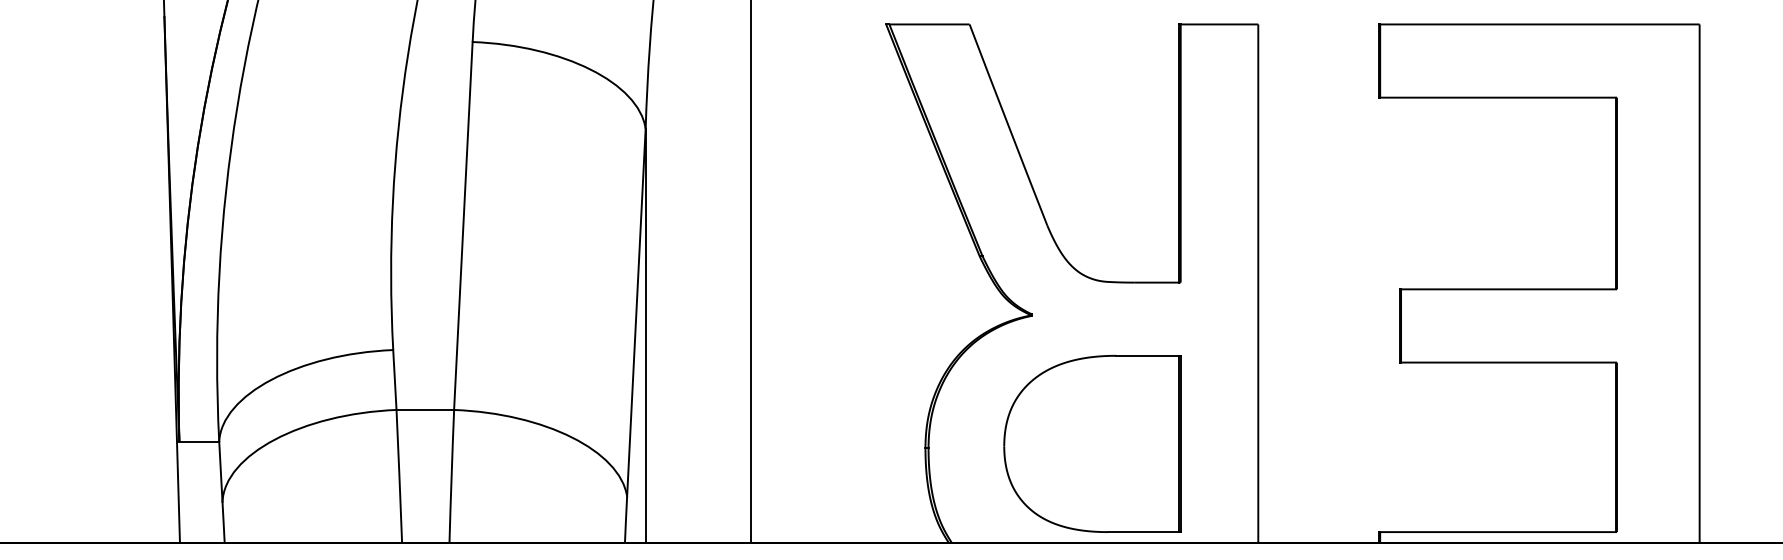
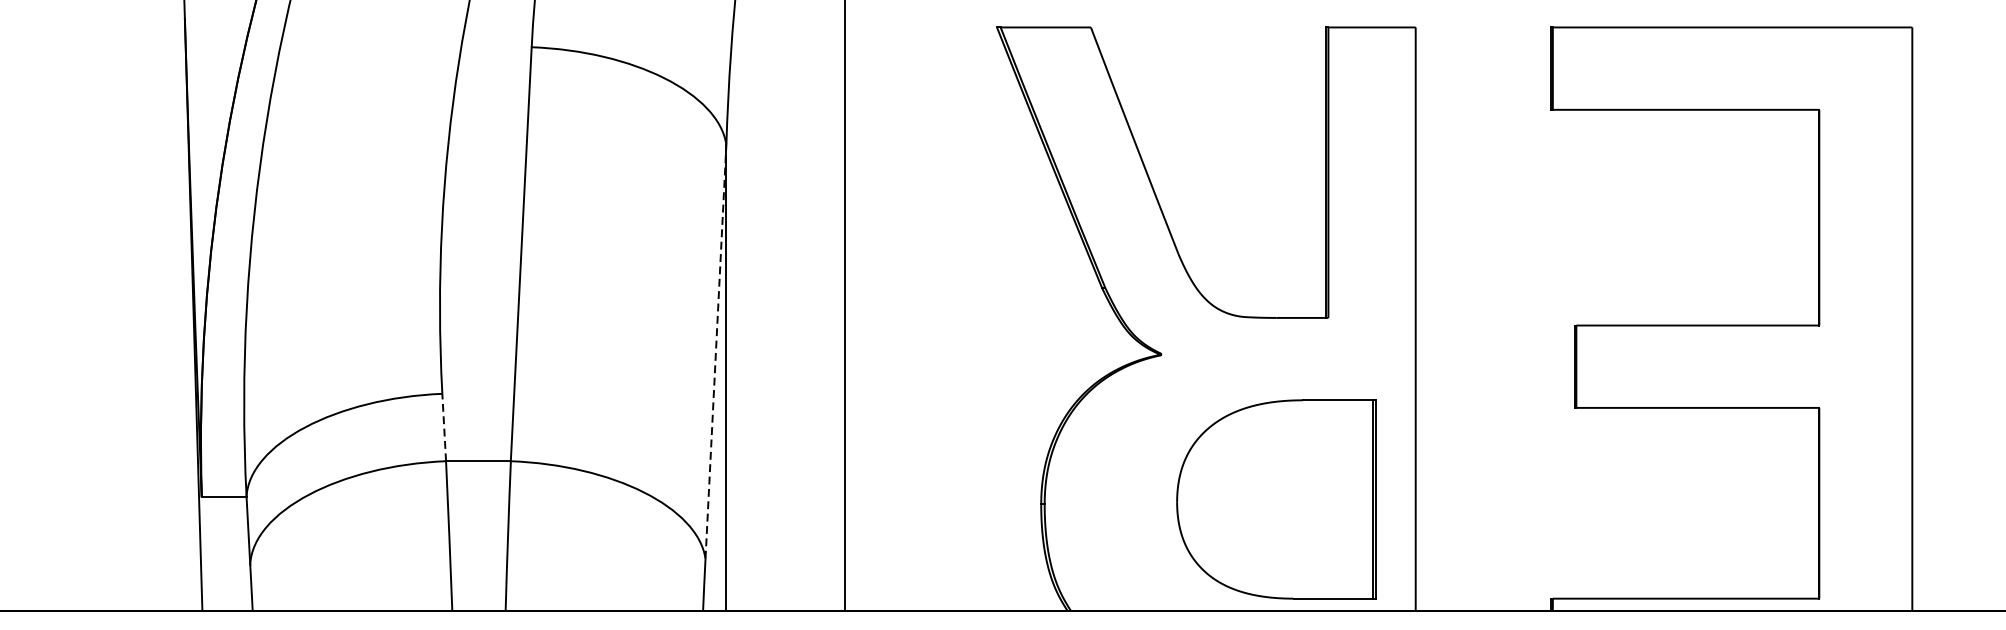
line: (636, 312) -> (716, 351), solid -> dashed
line: (394, 379) -> (443, 426), solid -> dashed
part: (1092, 443) -> (1276, 498), moved

